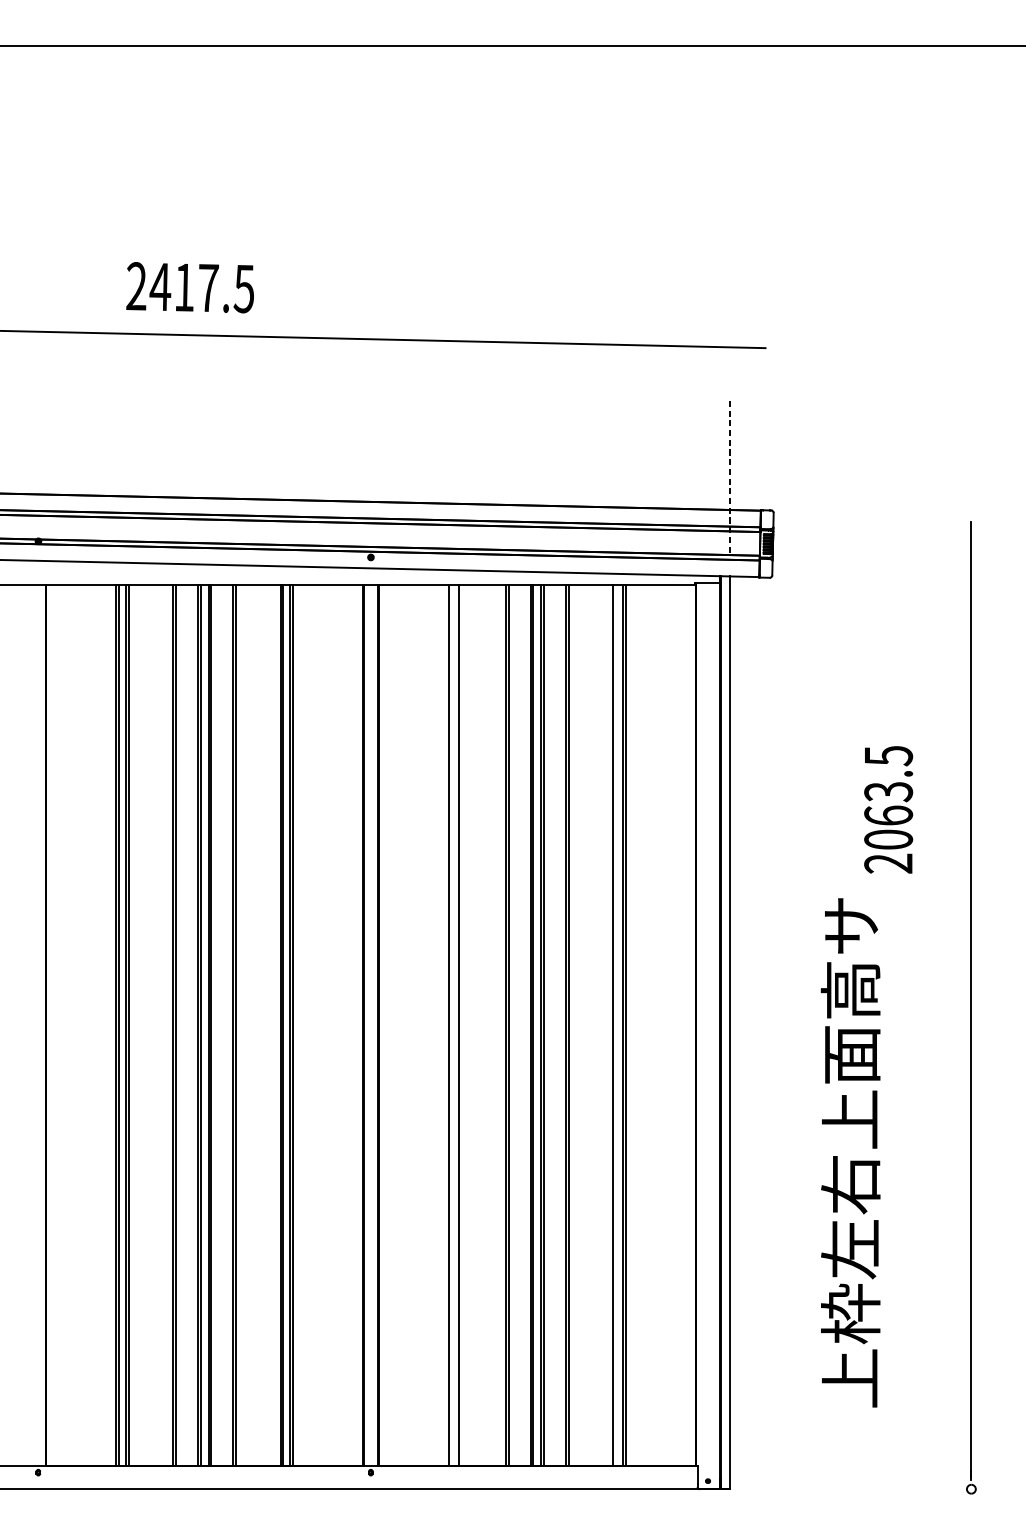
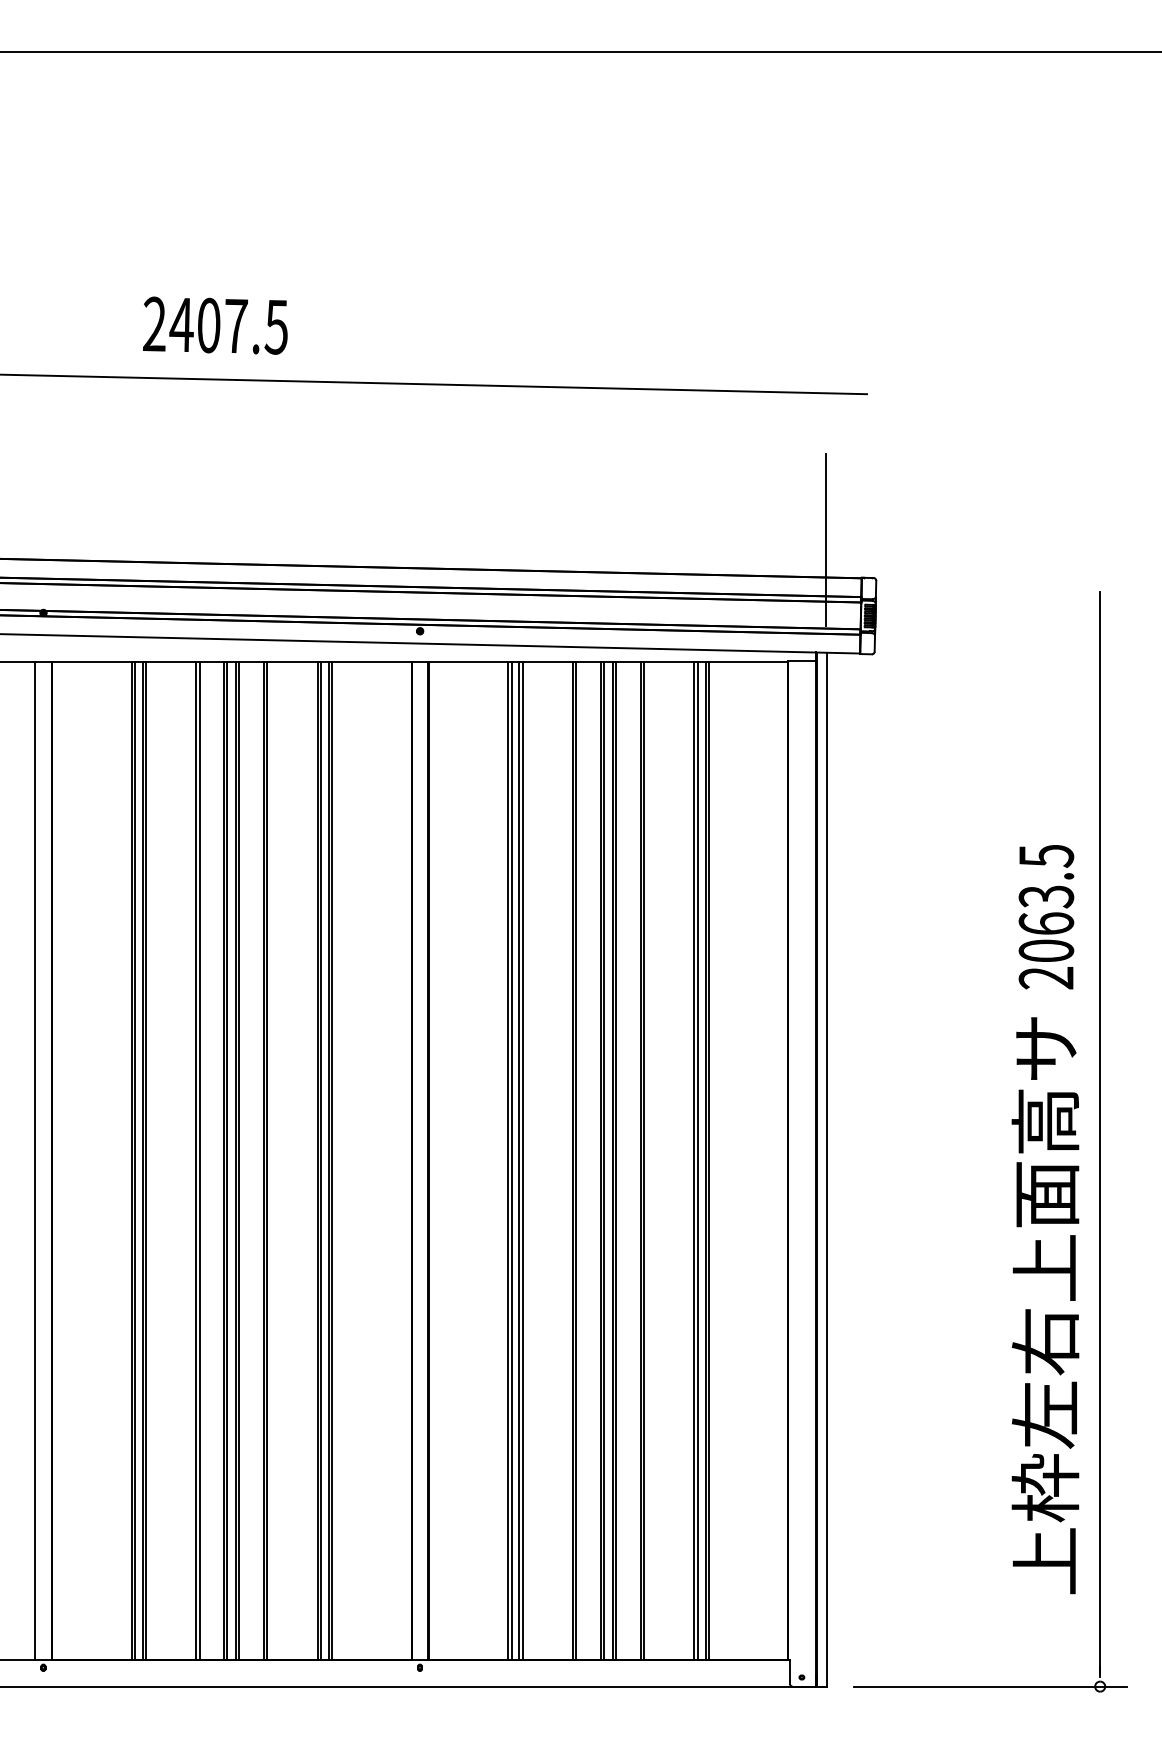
text: (185, 287) -> (209, 325), 2417.5 -> 2407.5
line: (729, 476) -> (826, 539), dashed -> solid
text: (888, 810) -> (1046, 917), moved
line: (31, 1024) -> (35, 1160), added
line: (451, 1024) -> (511, 1160), added
line: (461, 1024) -> (522, 1160), added
line: (615, 1024) -> (697, 1160), added
text: (850, 1152) -> (1045, 1305), moved
line: (874, 1489) -> (990, 1686), added

